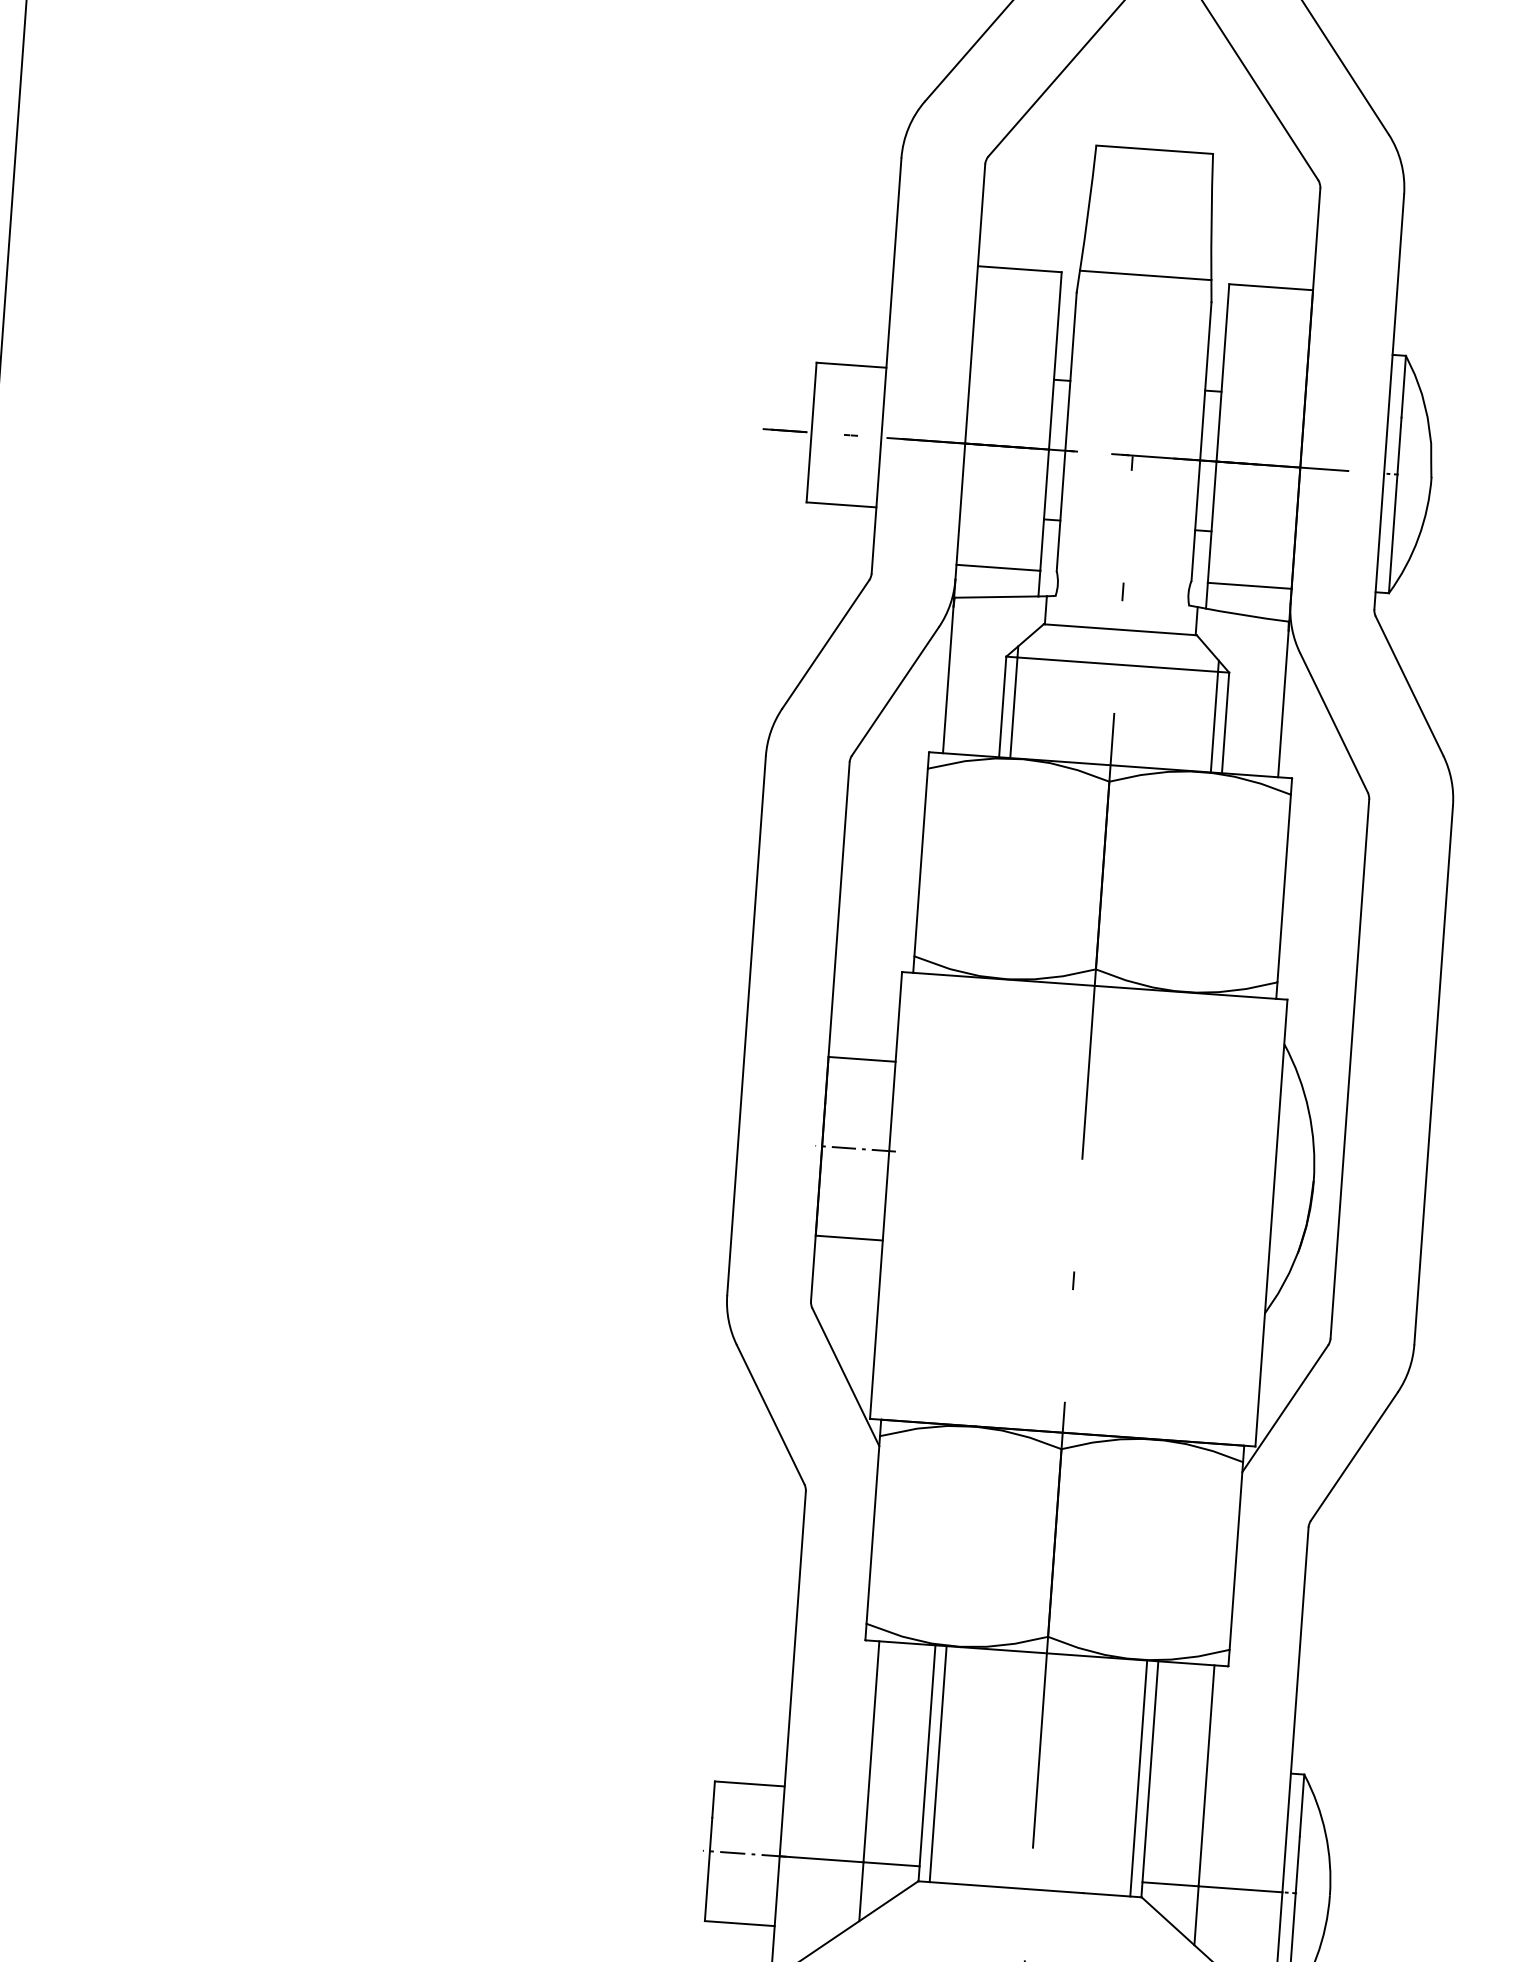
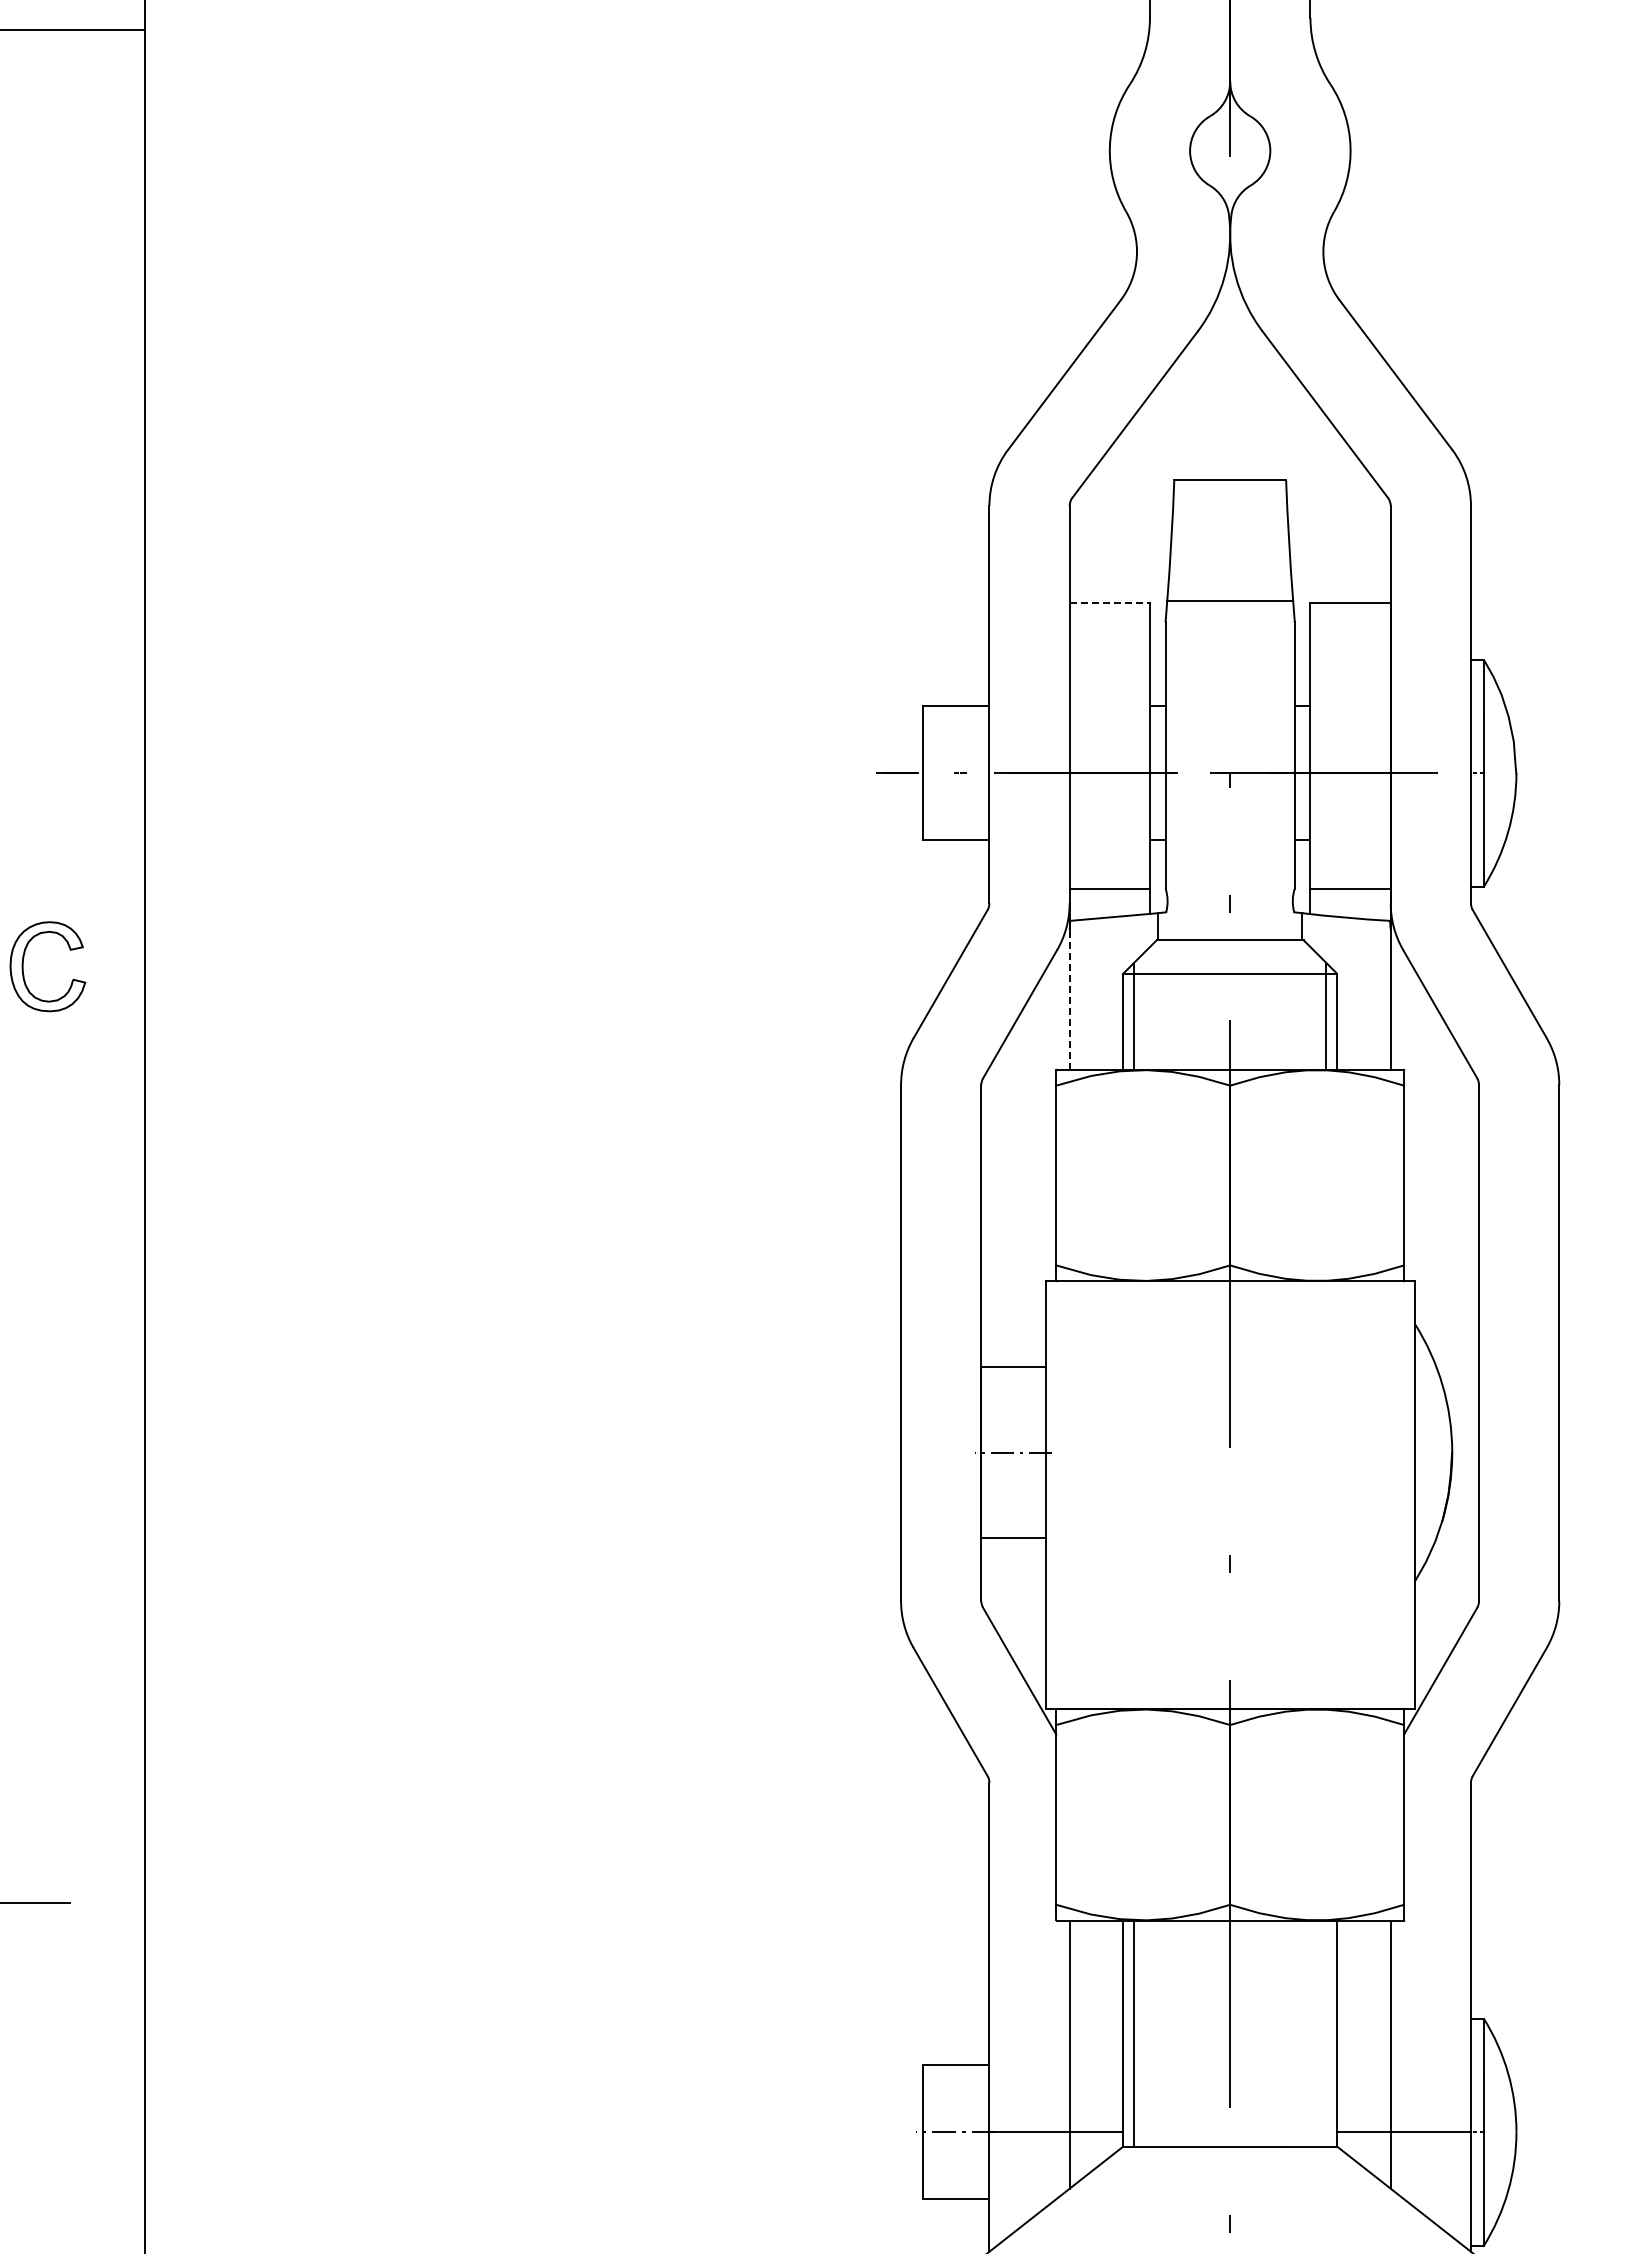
line: (1020, 269) -> (1110, 603), solid -> dashed
line: (948, 679) -> (1069, 999), solid -> dashed
line: (1138, 1778) -> (1326, 2033), removed

